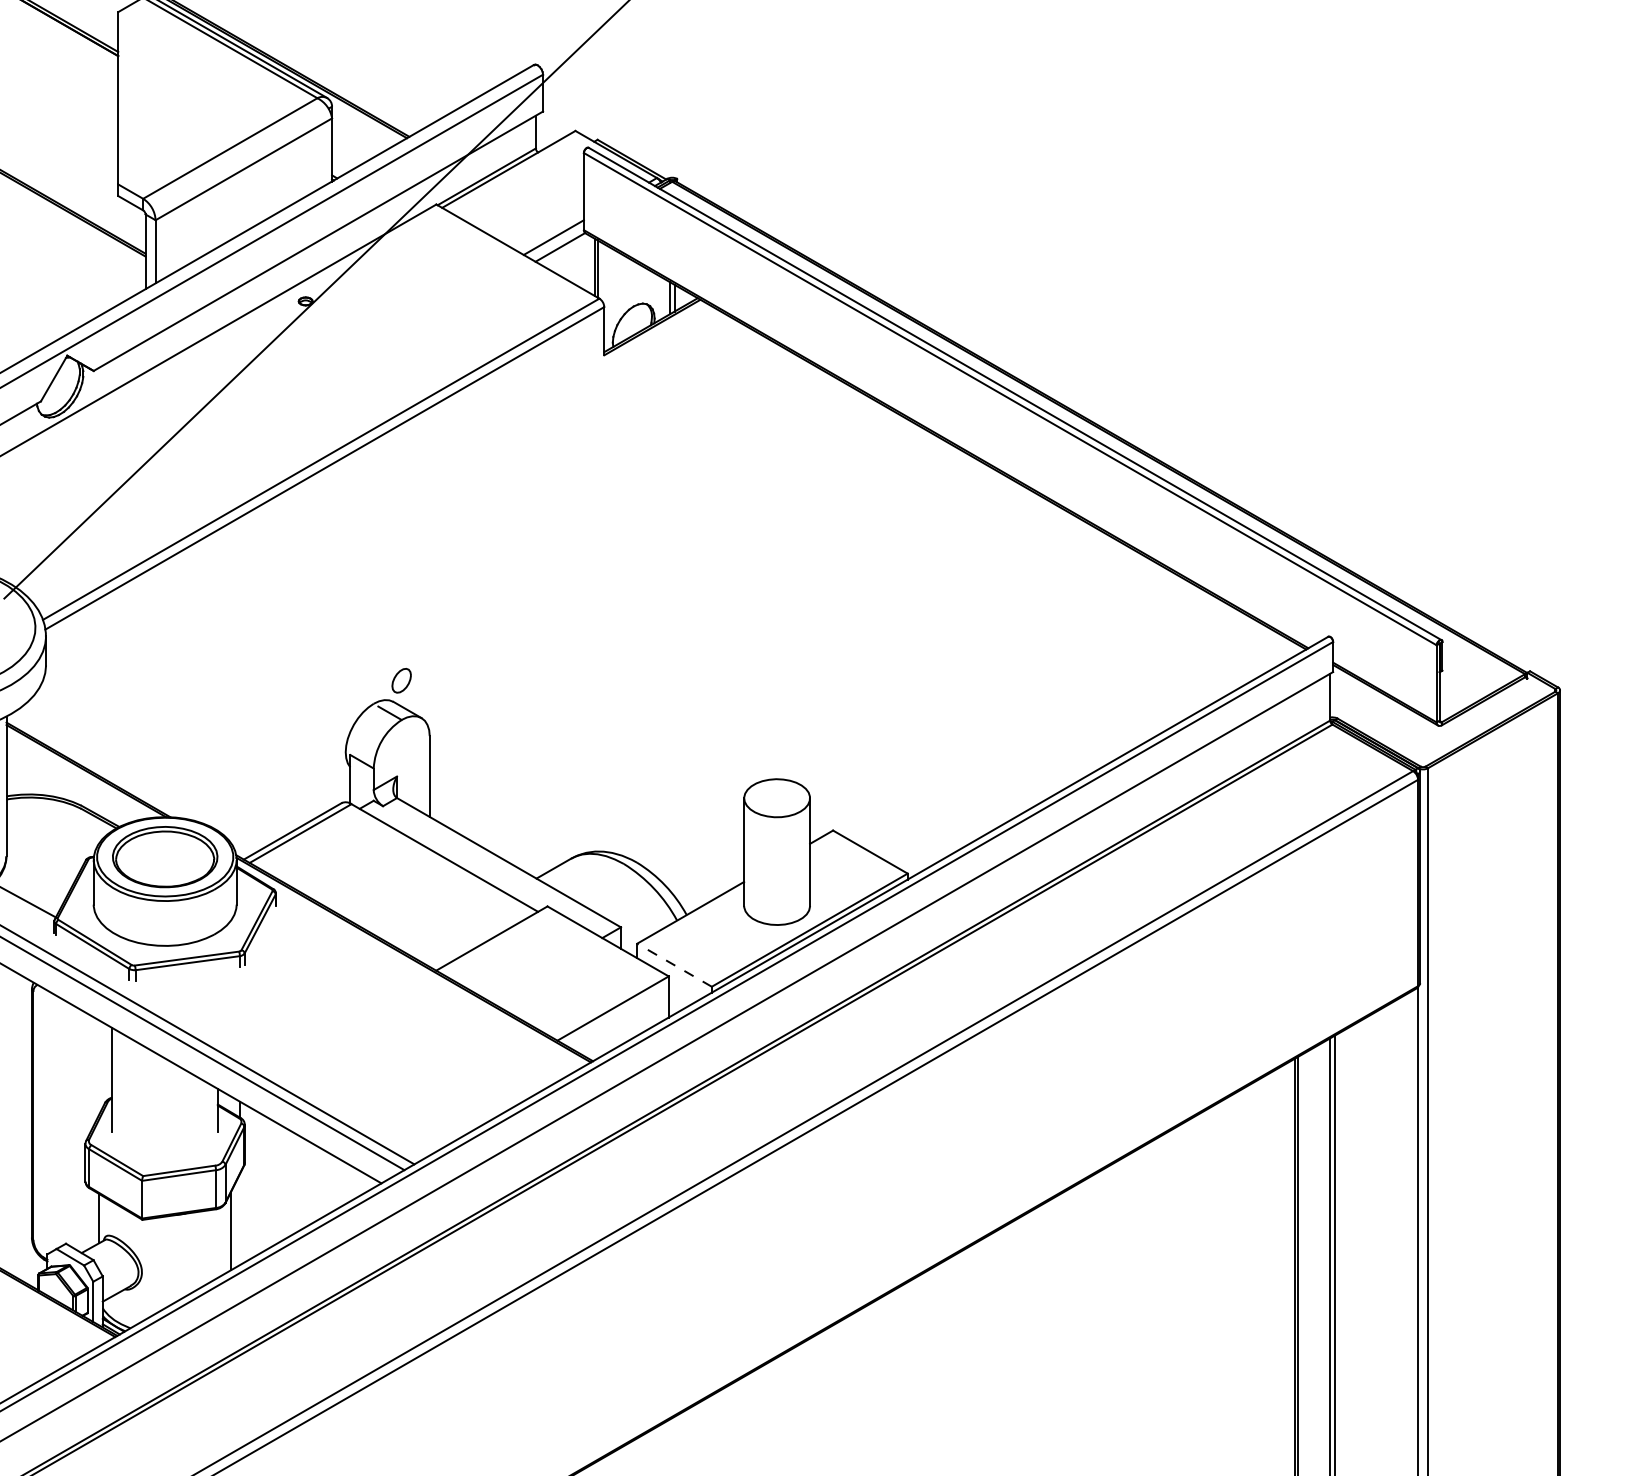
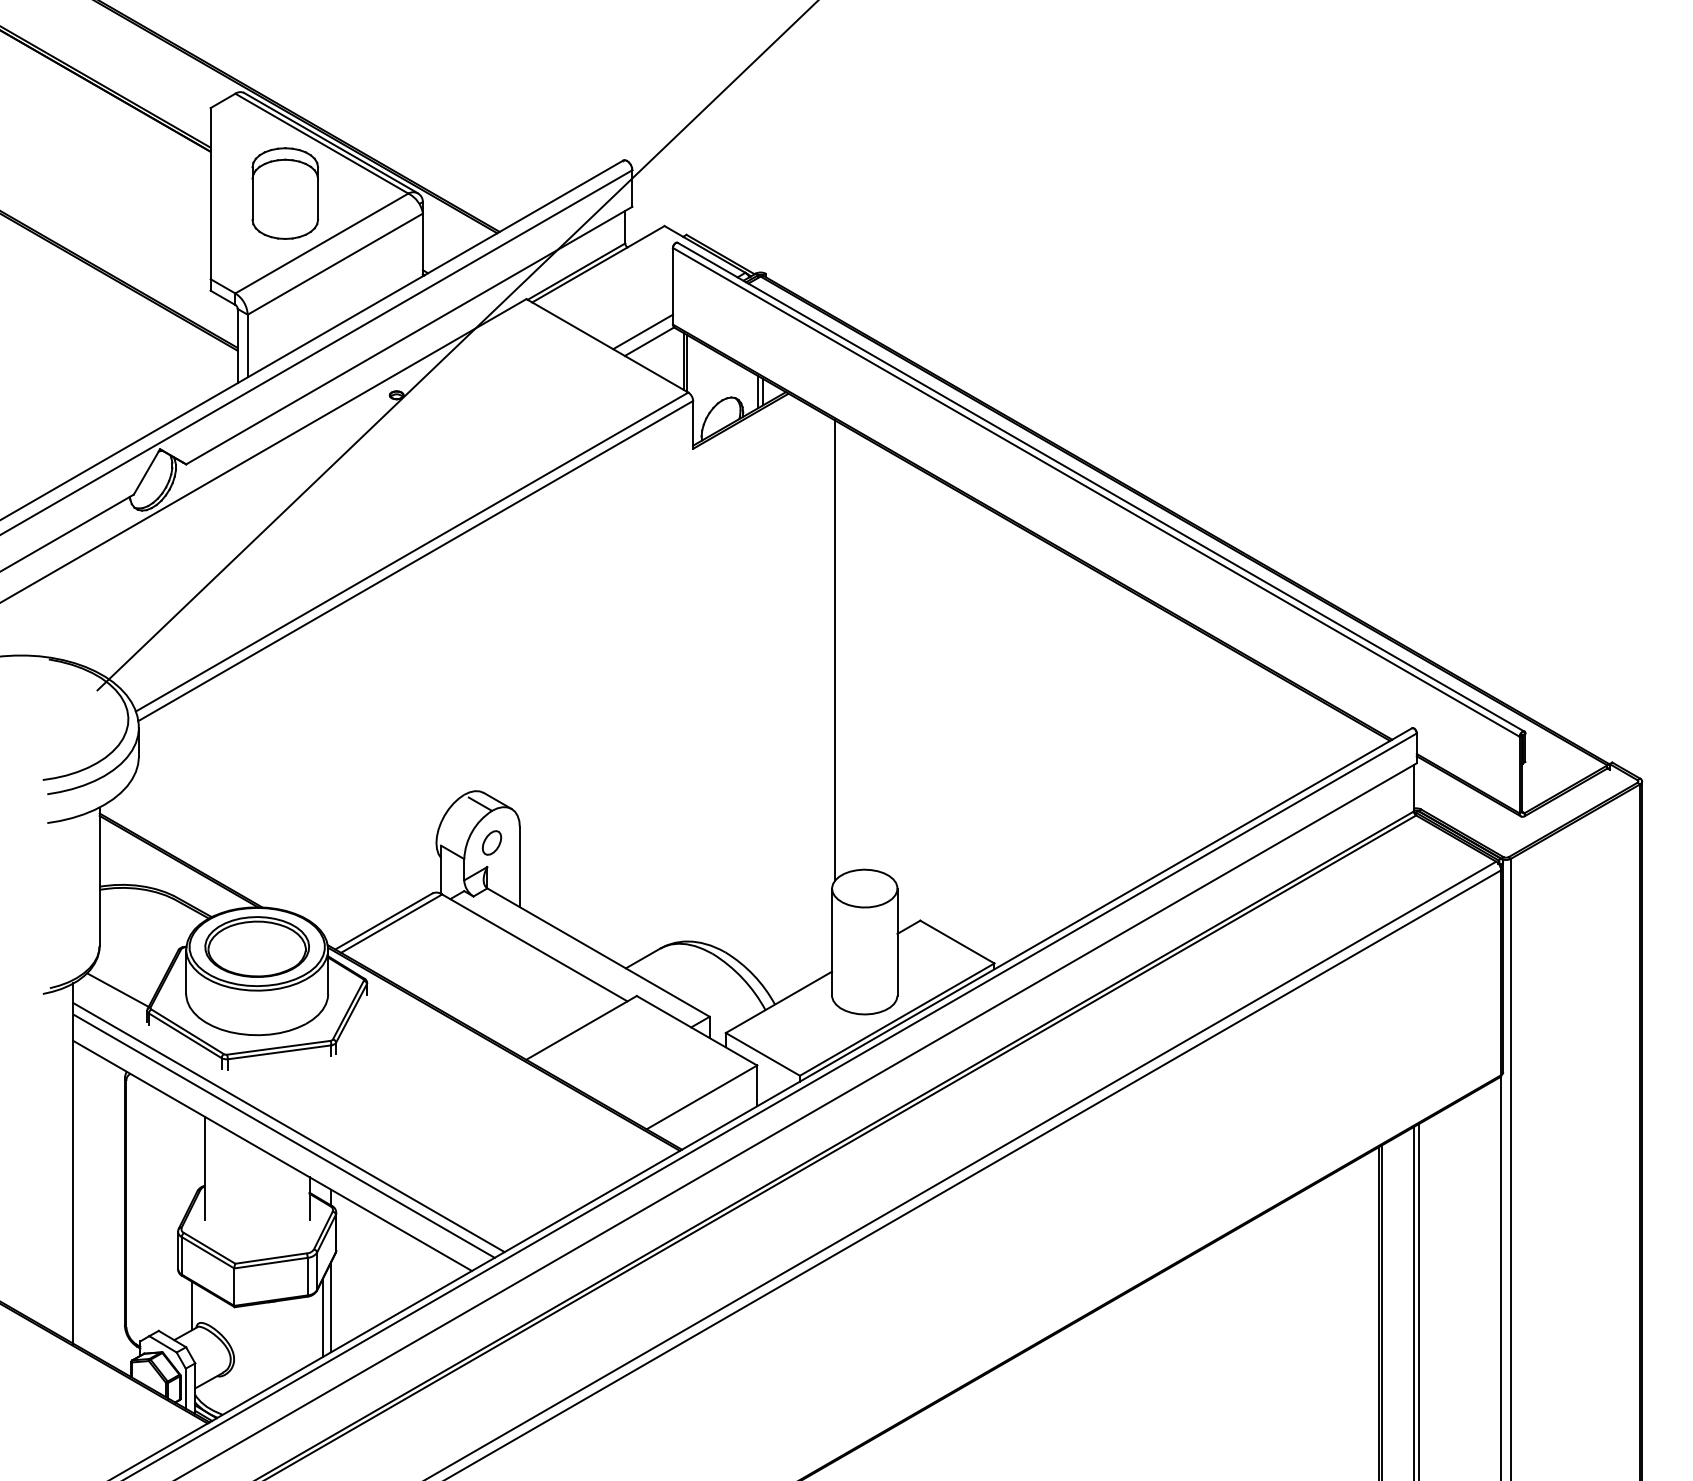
part: (192, 98) -> (284, 193), added
line: (746, 558) -> (834, 650), added
part: (401, 680) -> (491, 842), moved
line: (674, 965) -> (762, 1054), dashed -> solid
line: (240, 1220) -> (331, 1307), added

